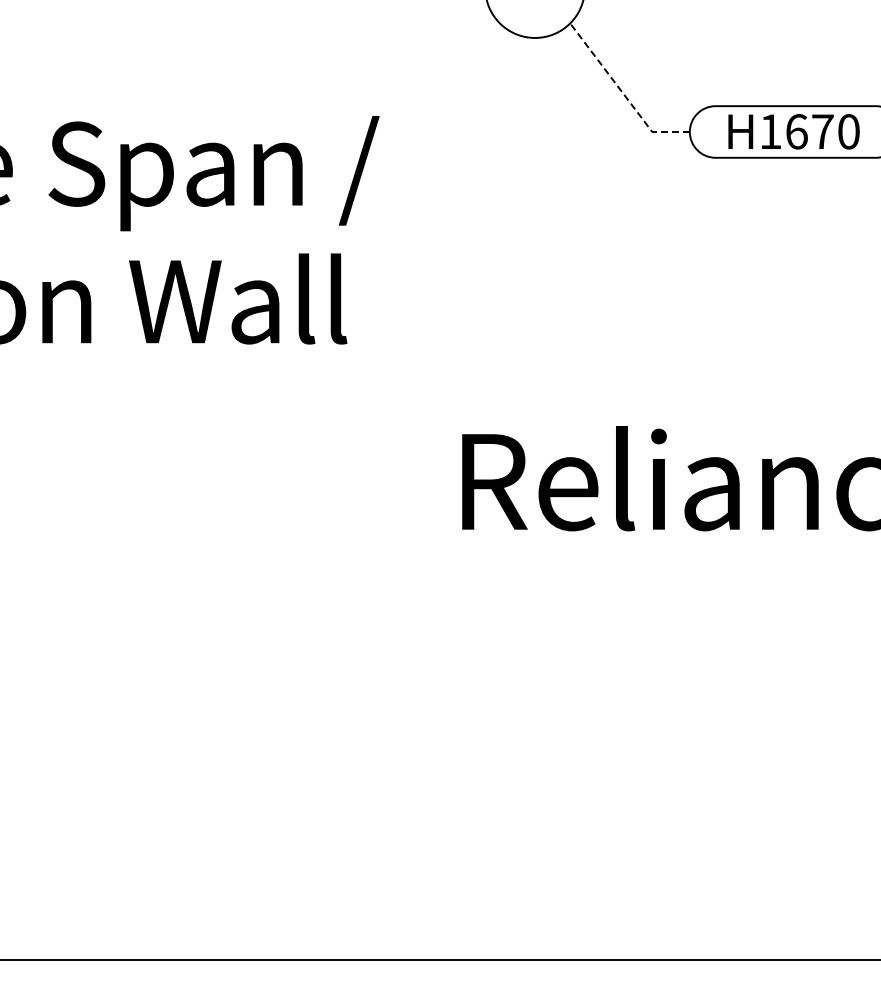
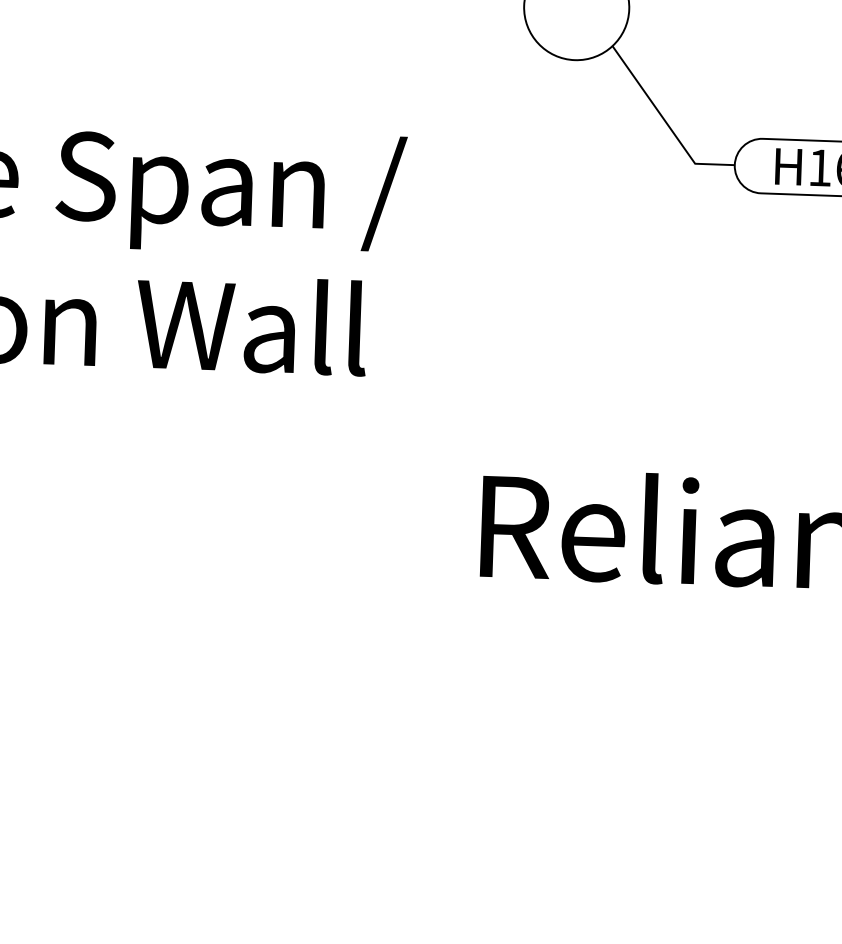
line: (622, 93) -> (665, 122), dashed -> solid

